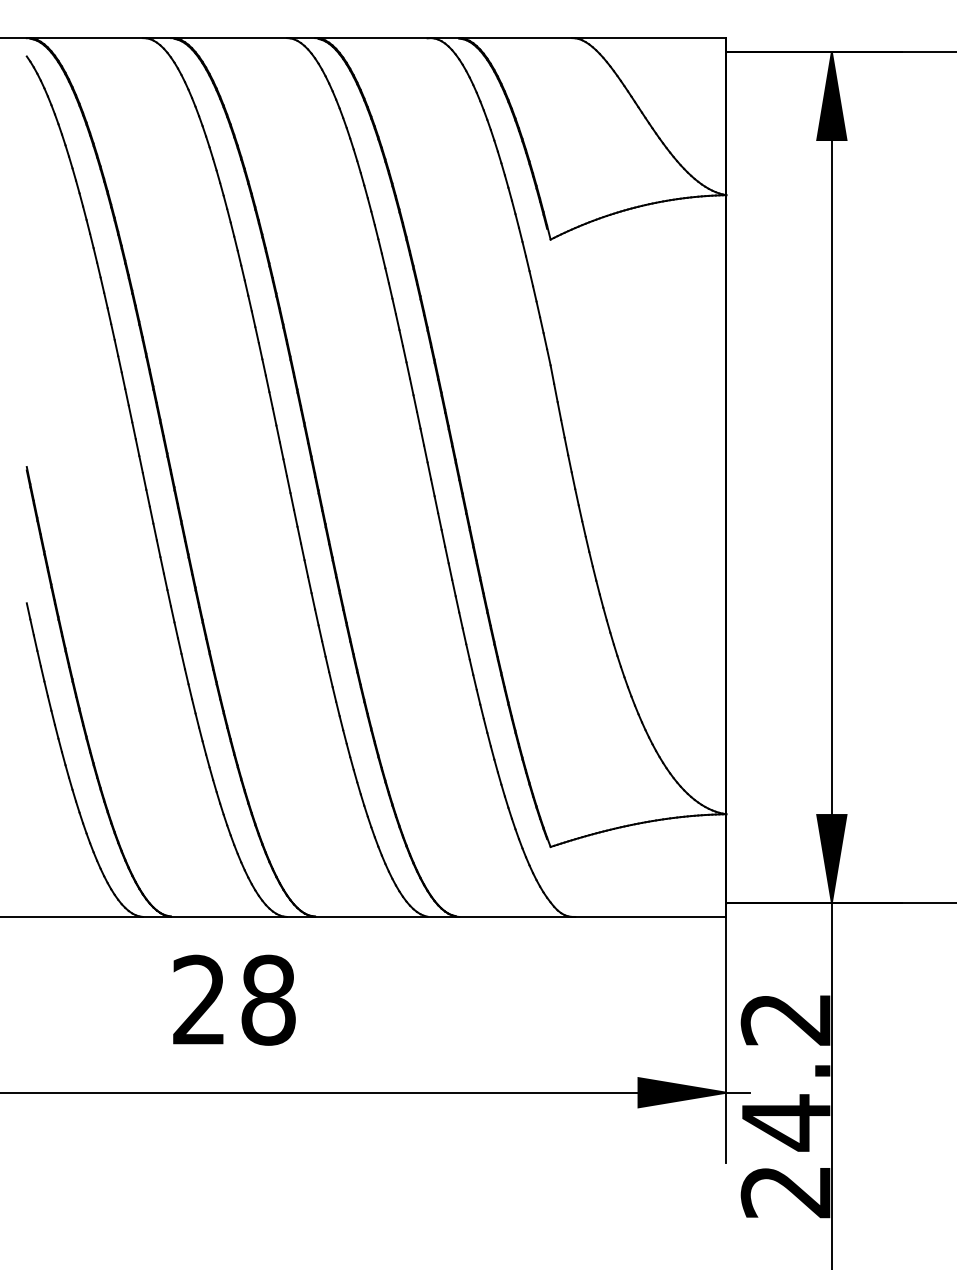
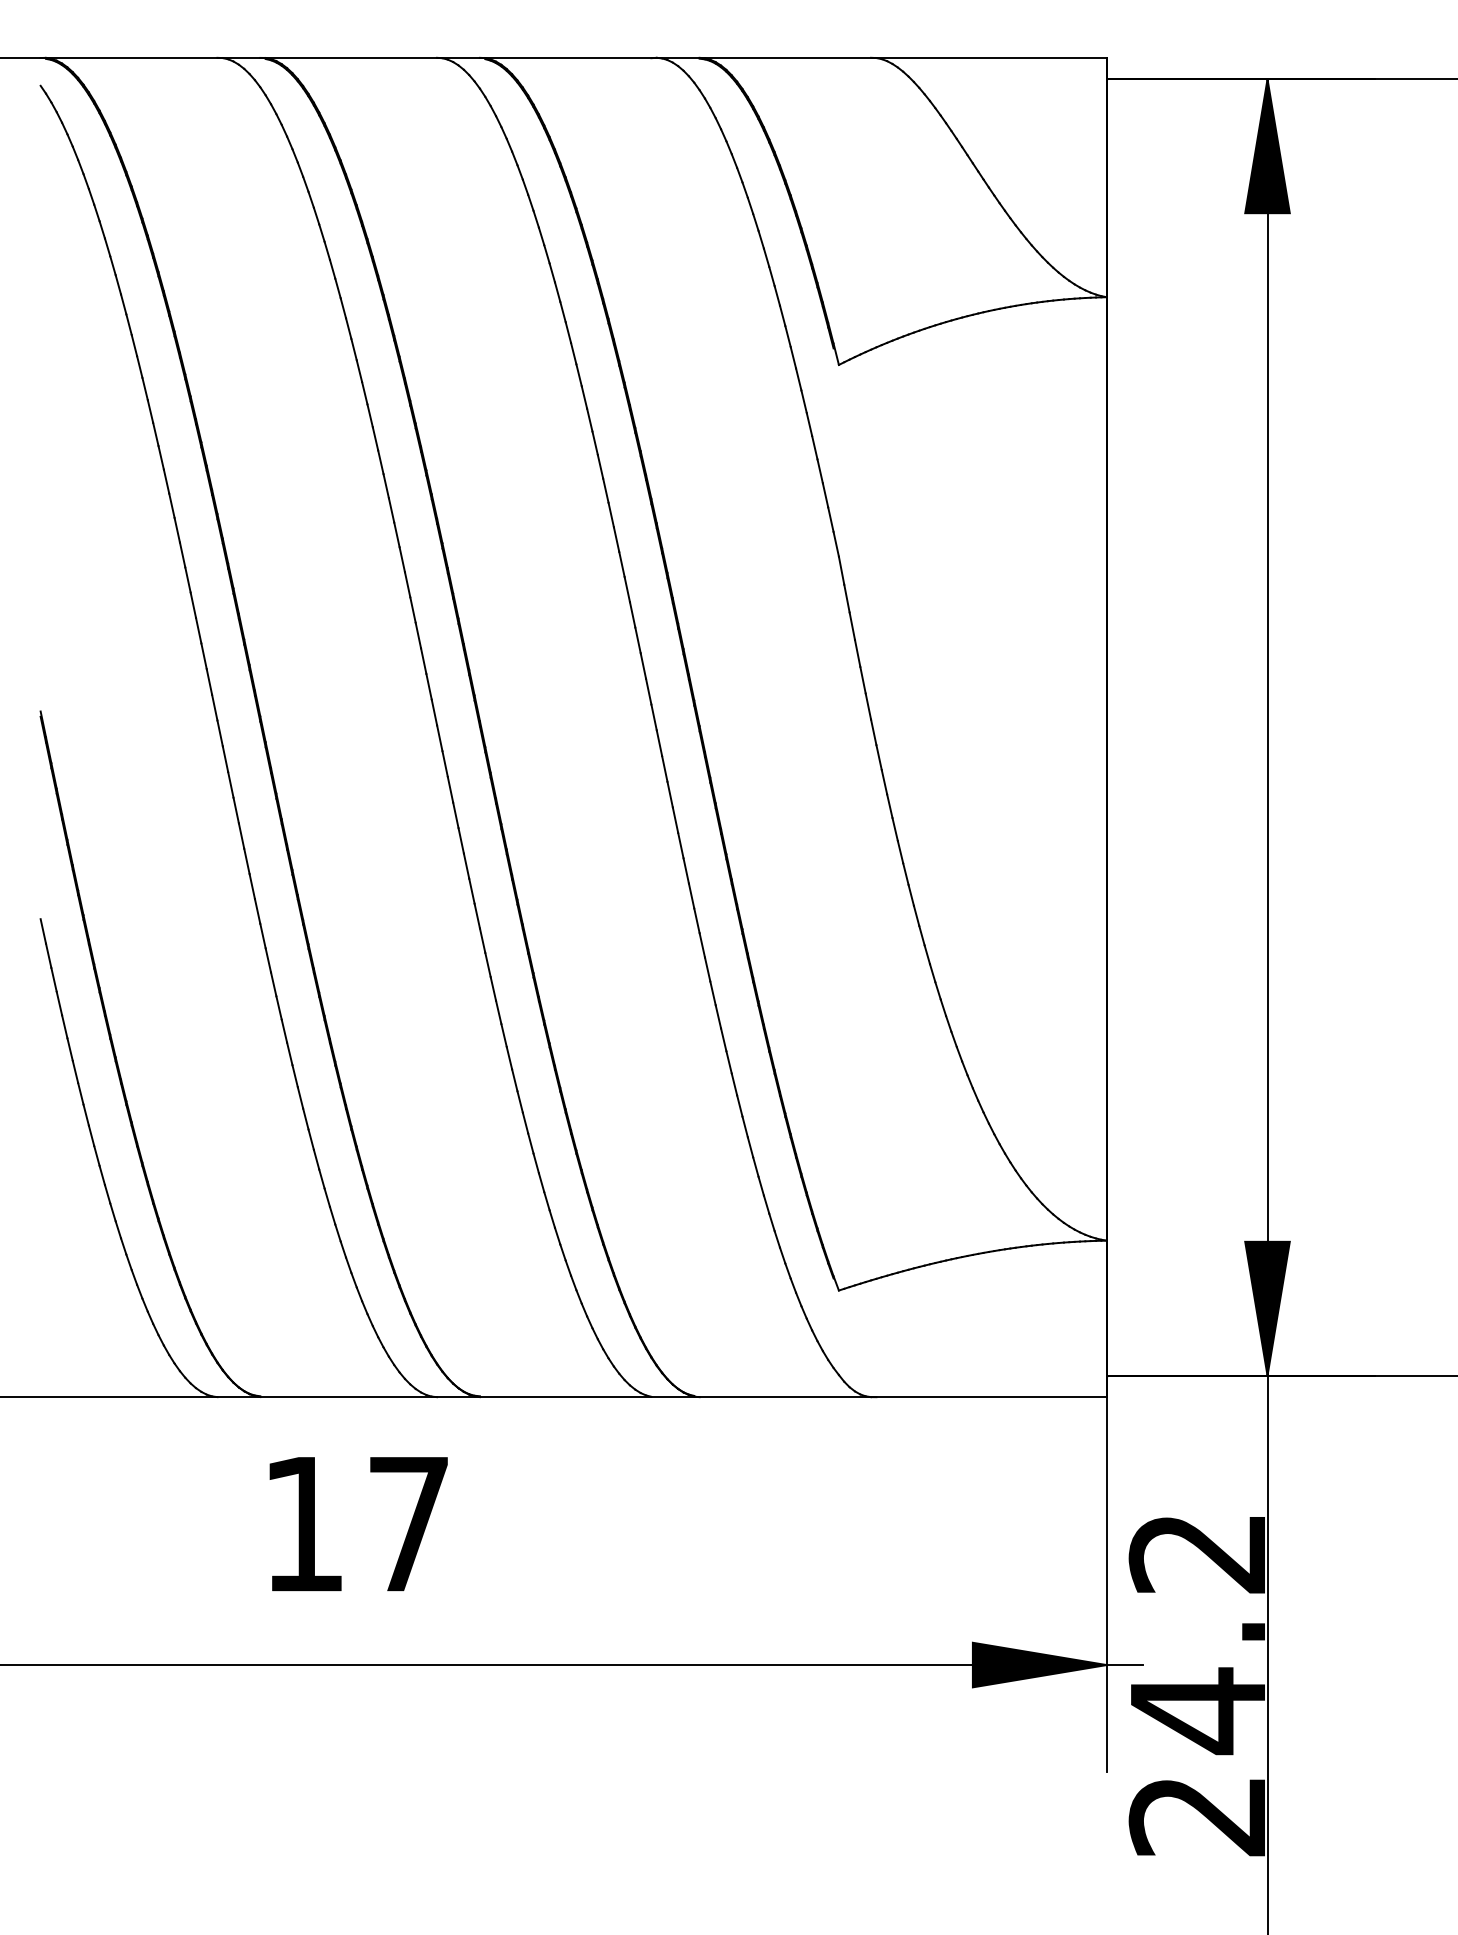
text: (234, 999) -> (357, 1522), 28 -> 17

